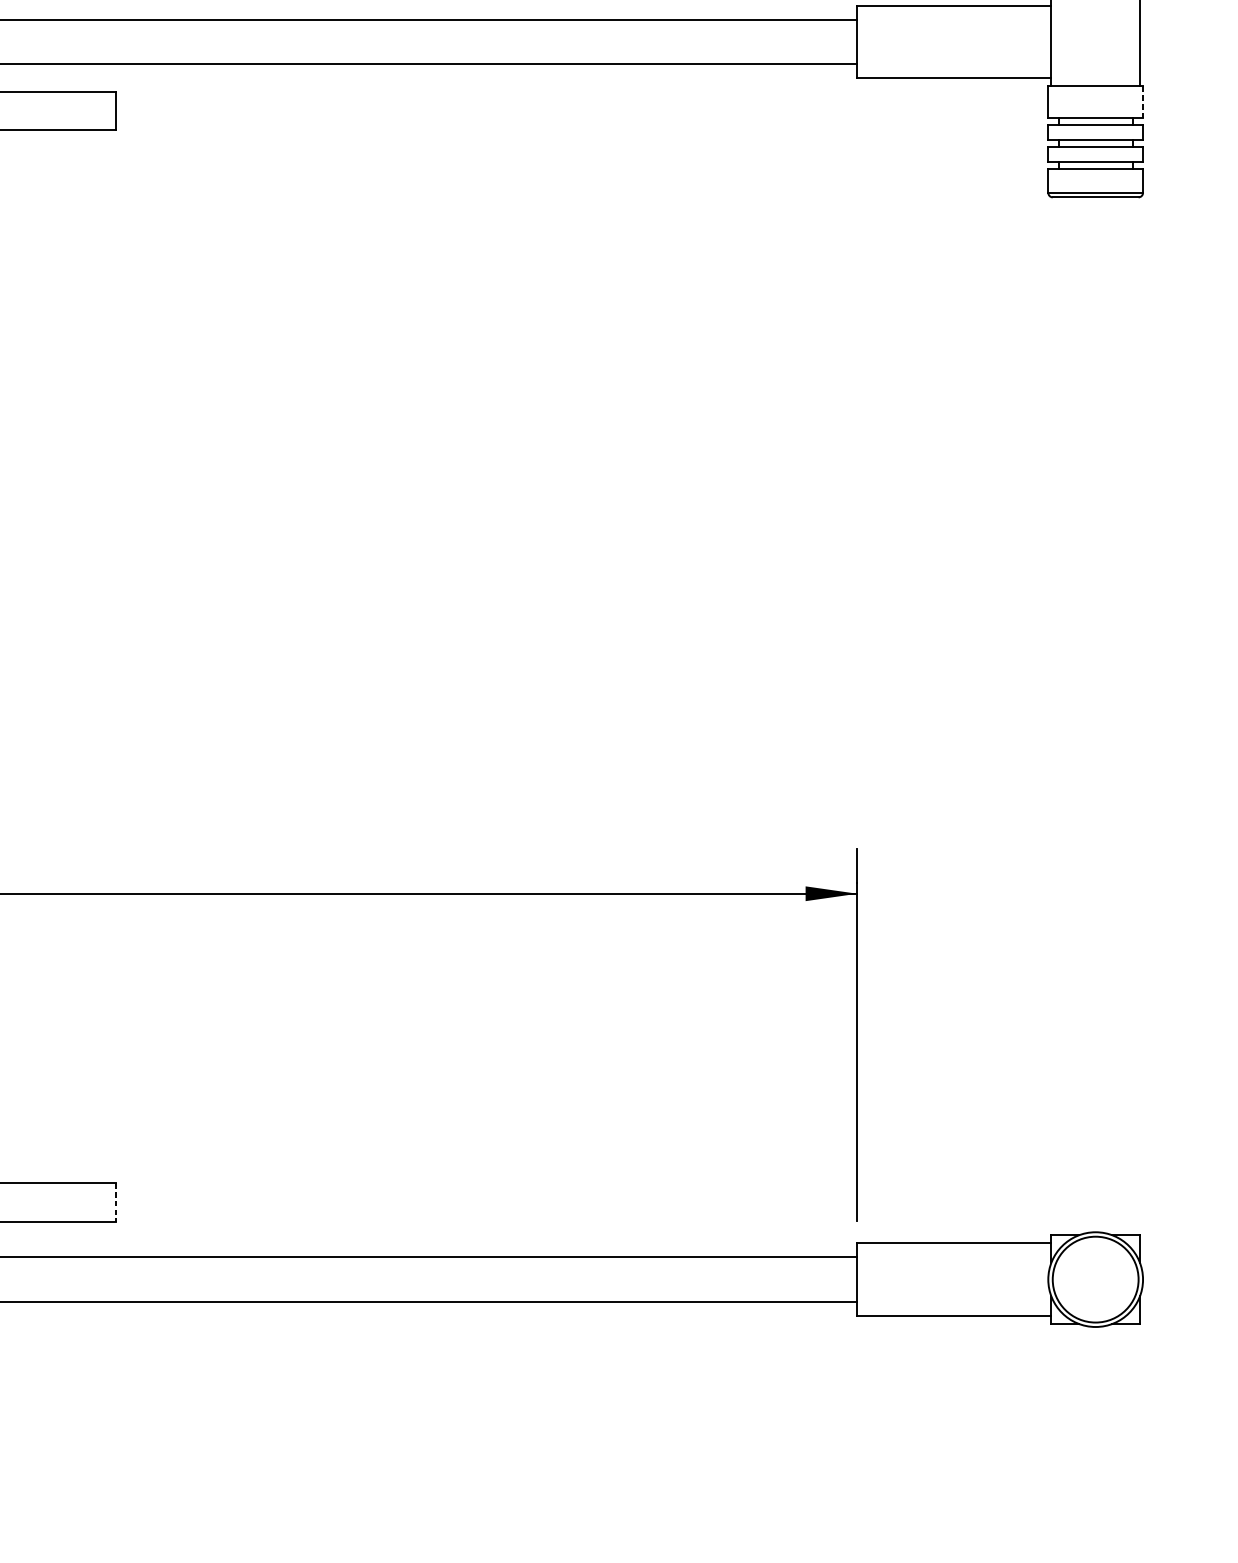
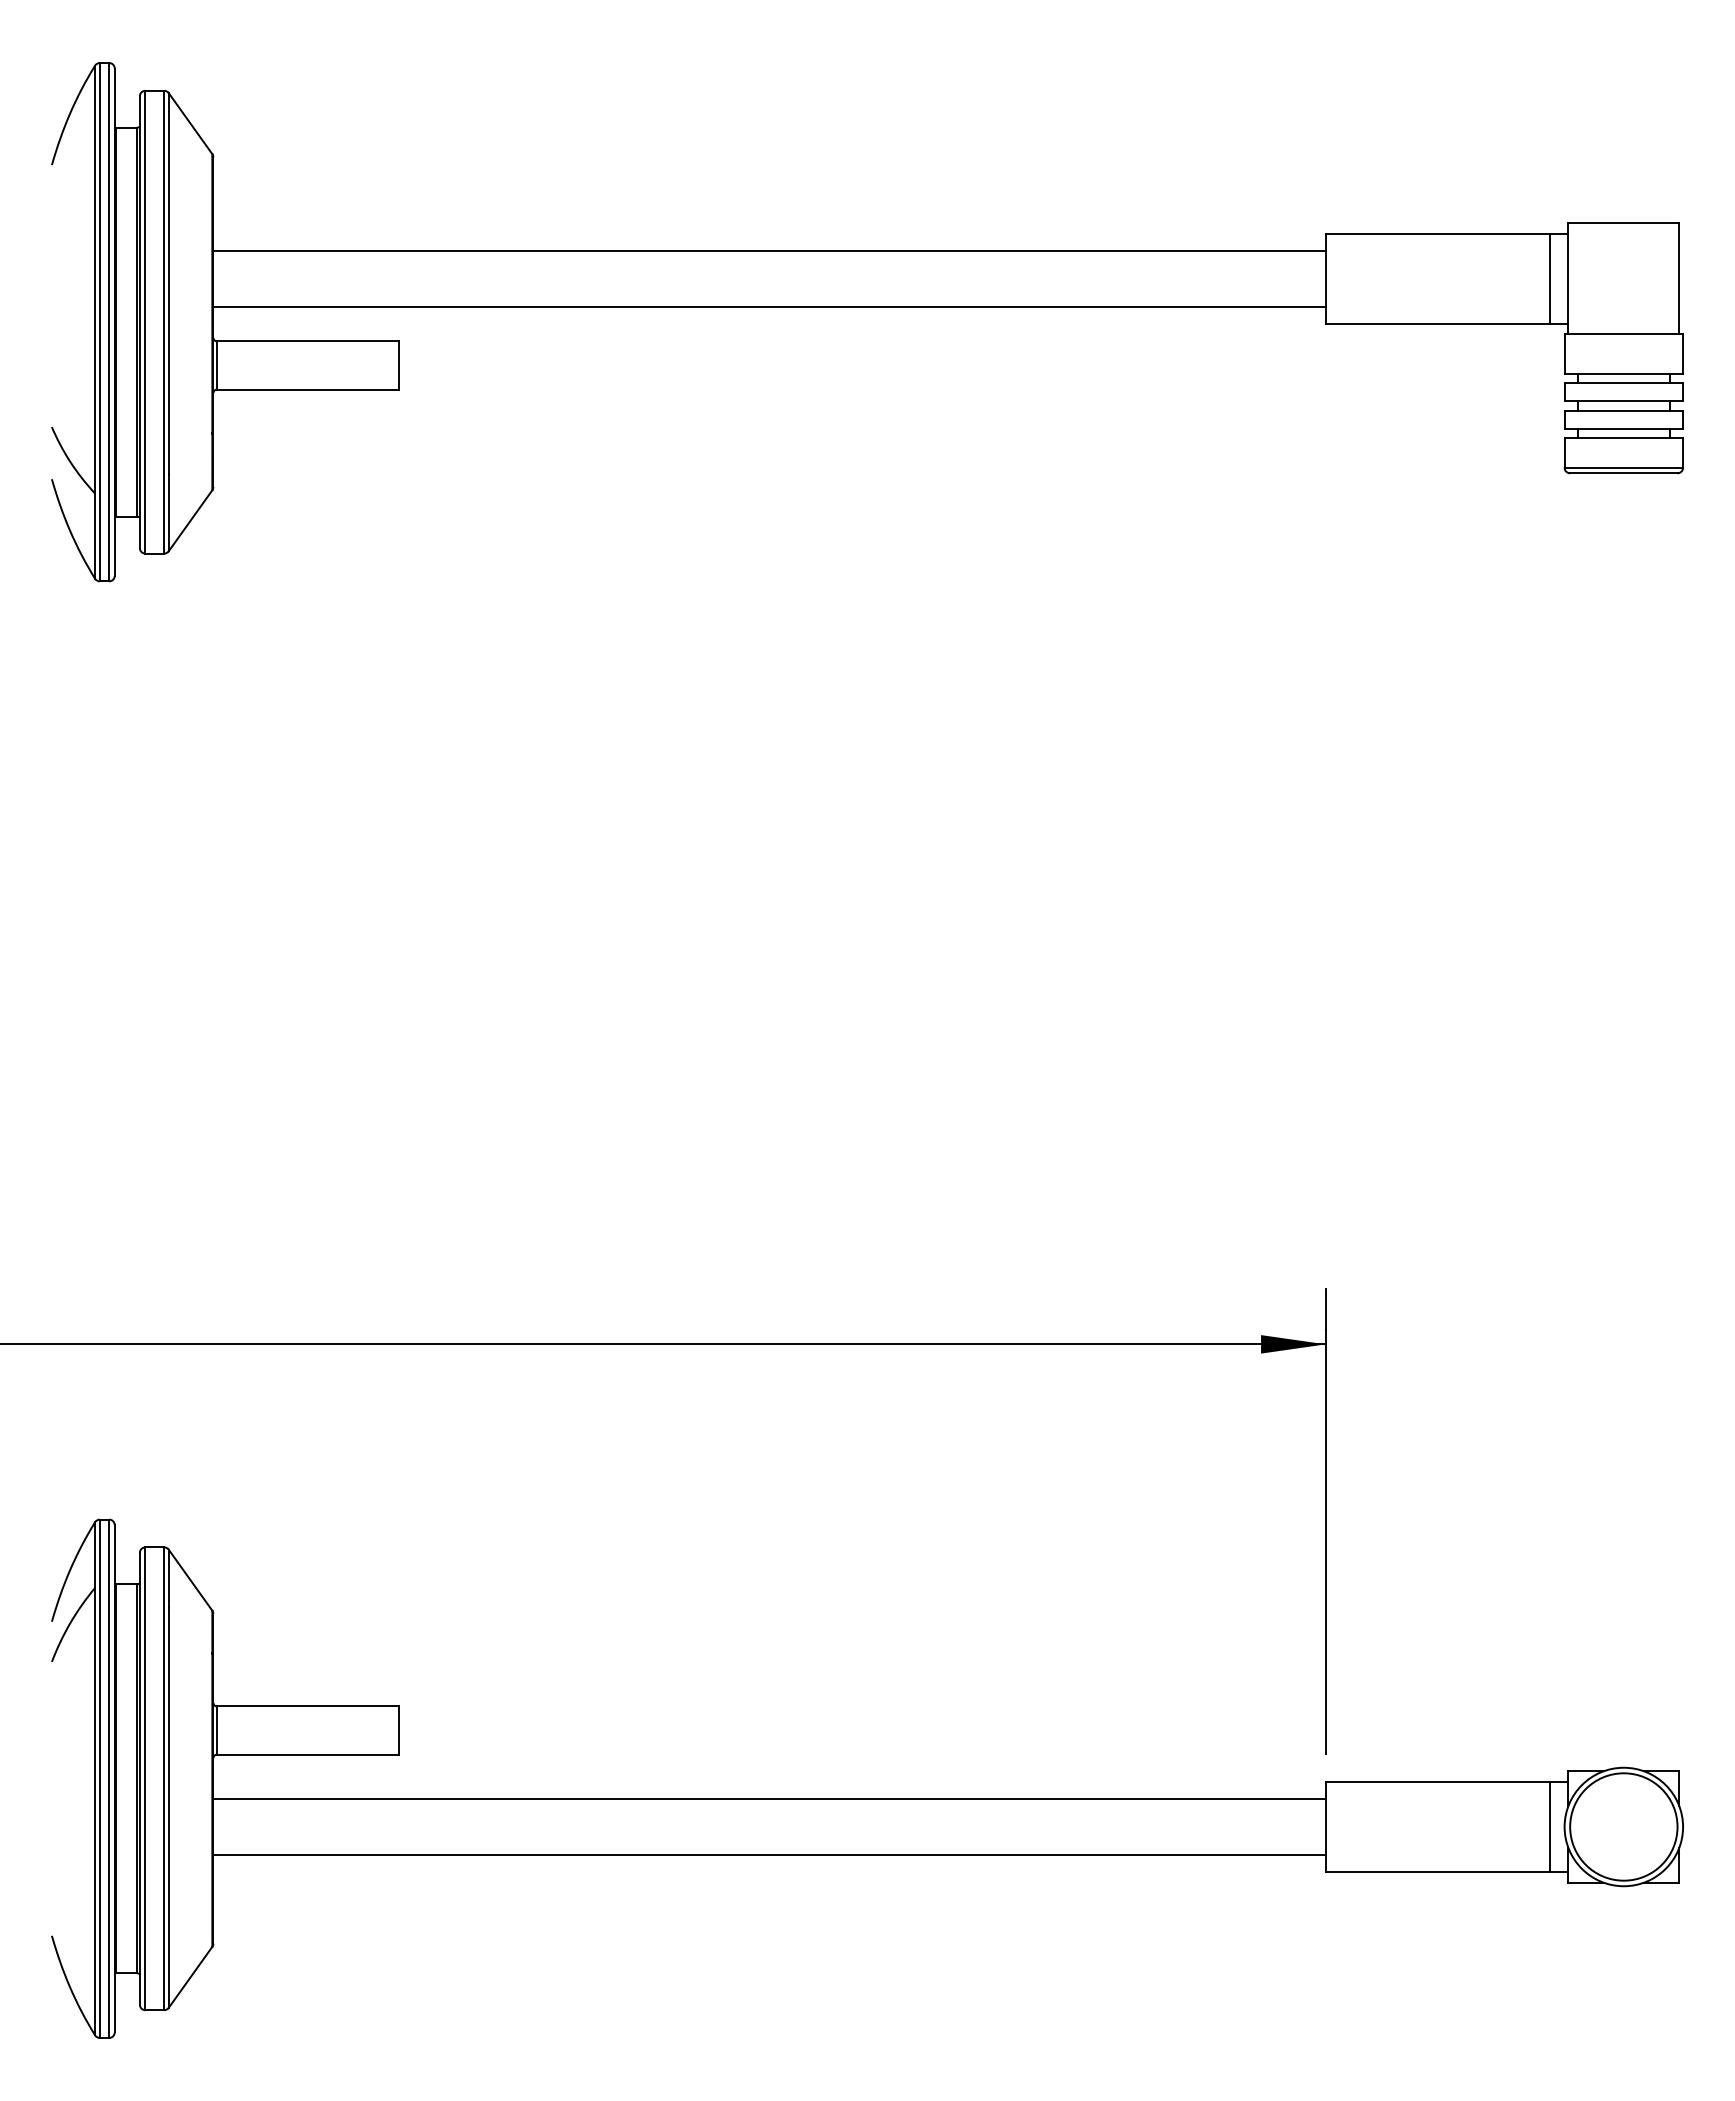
line: (1036, 41) -> (1549, 278), added
line: (1143, 102) -> (1683, 354), dashed -> solid
line: (116, 1203) -> (398, 1731), dashed -> solid
line: (1036, 1279) -> (1549, 1826), added

